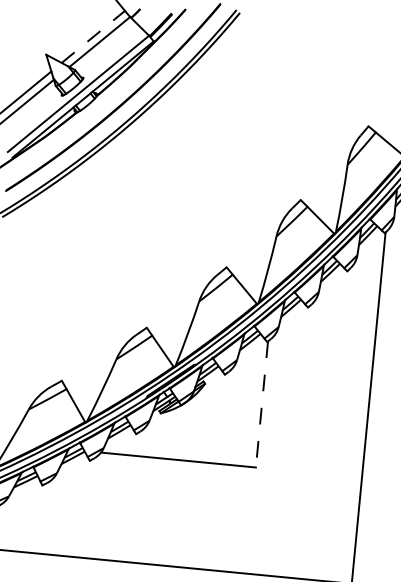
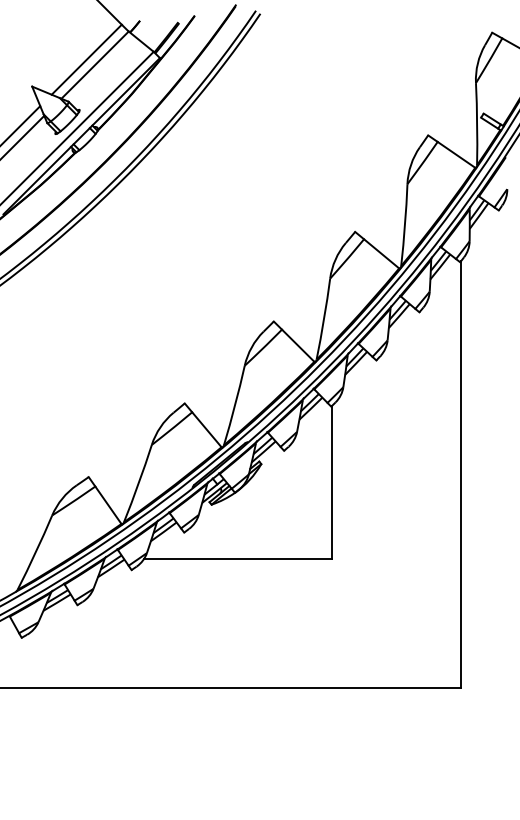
line: (93, 36) -> (86, 59), dashed -> solid
line: (262, 404) -> (332, 482), dashed -> solid

